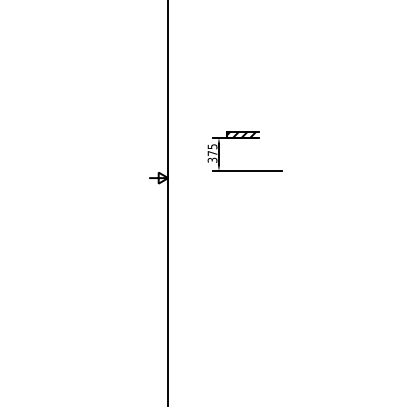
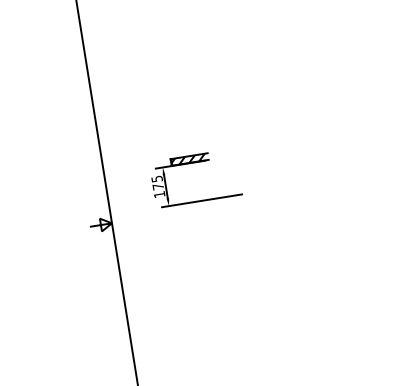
text: (212, 159) -> (159, 193), 375 -> 175

